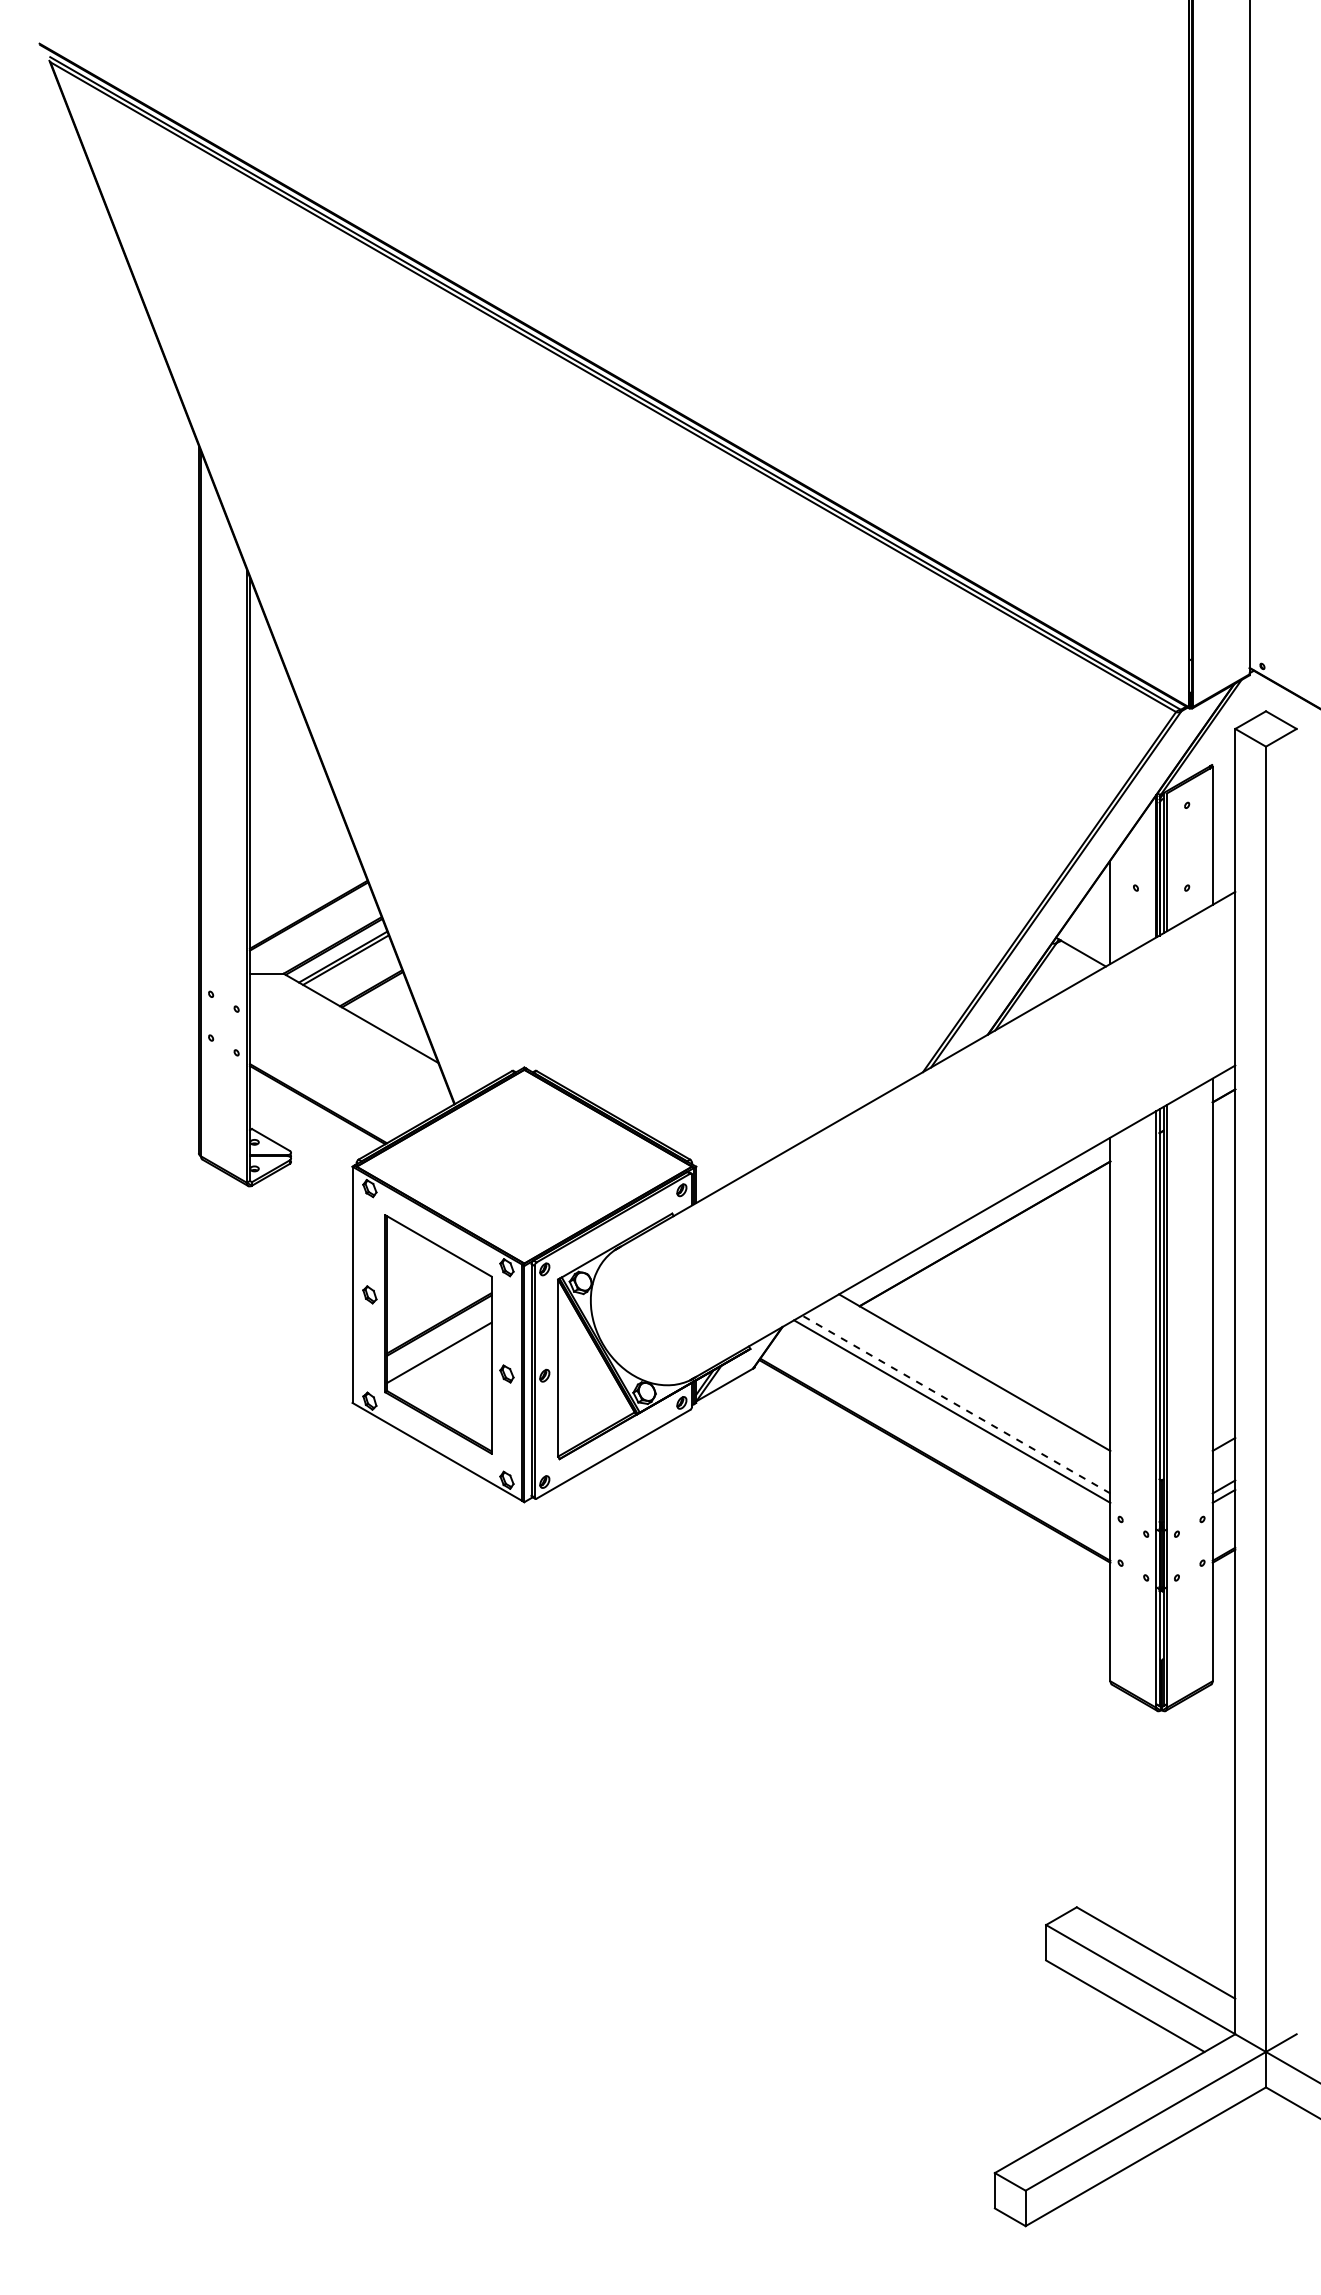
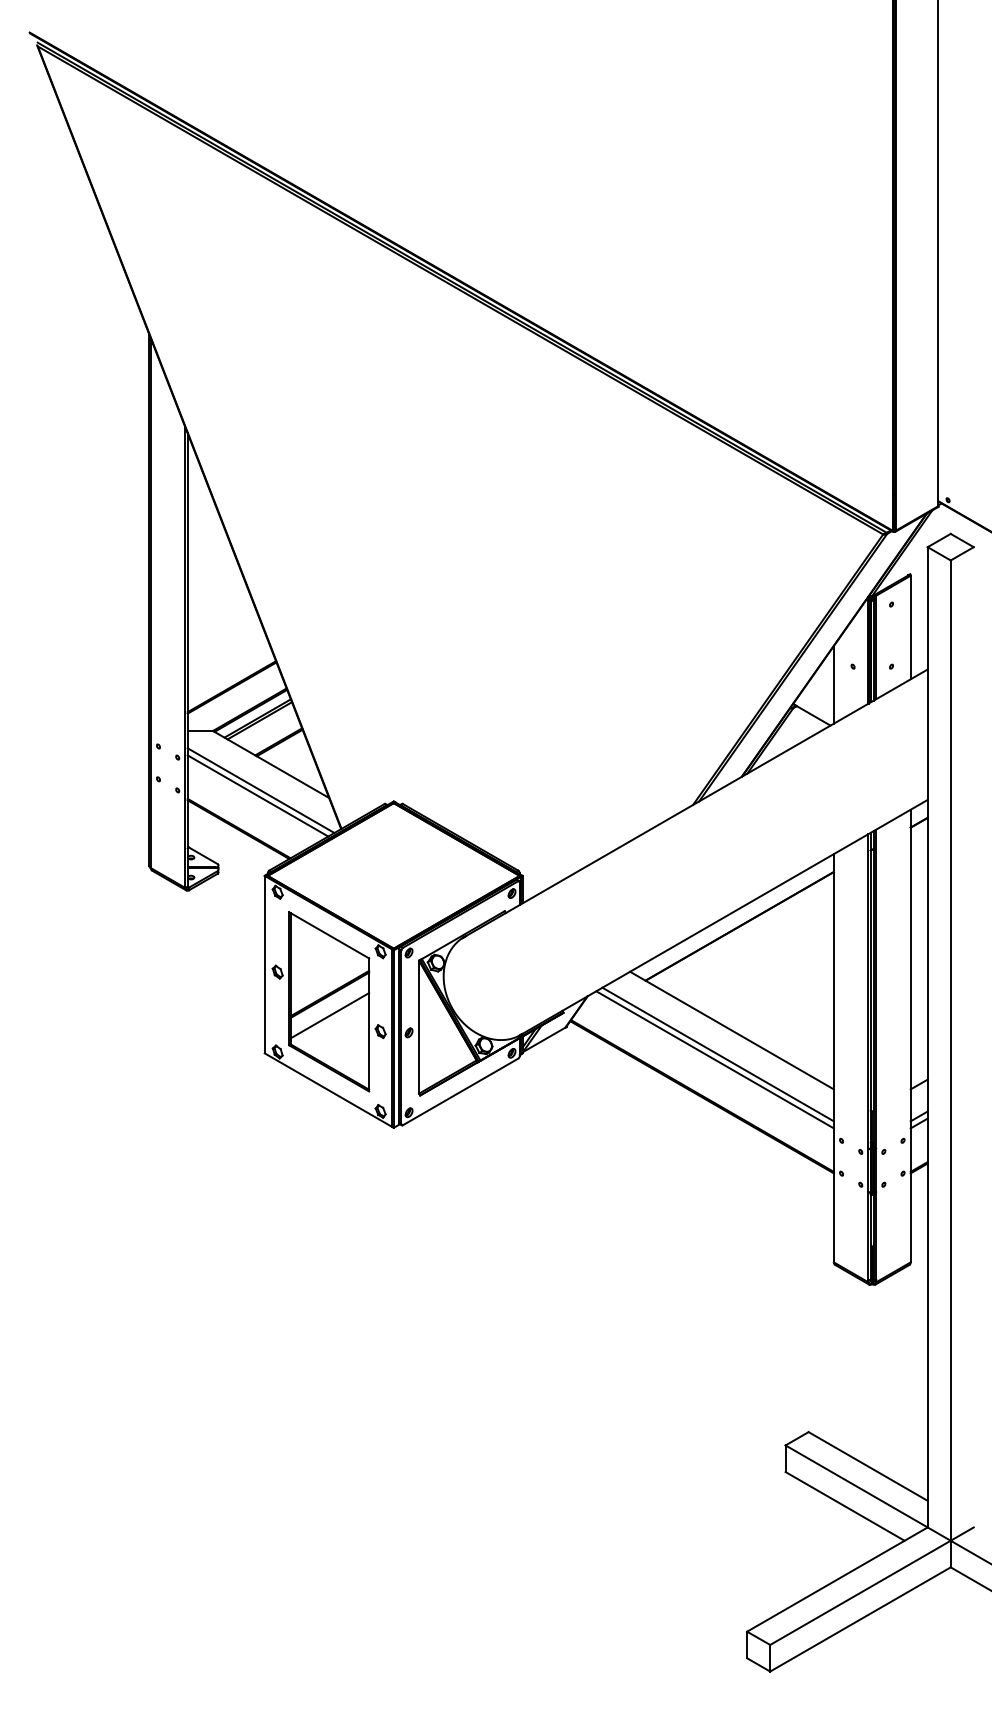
line: (347, 1052) -> (260, 790), added
line: (343, 1060) -> (257, 796), added
line: (956, 1404) -> (718, 1054), dashed -> solid

